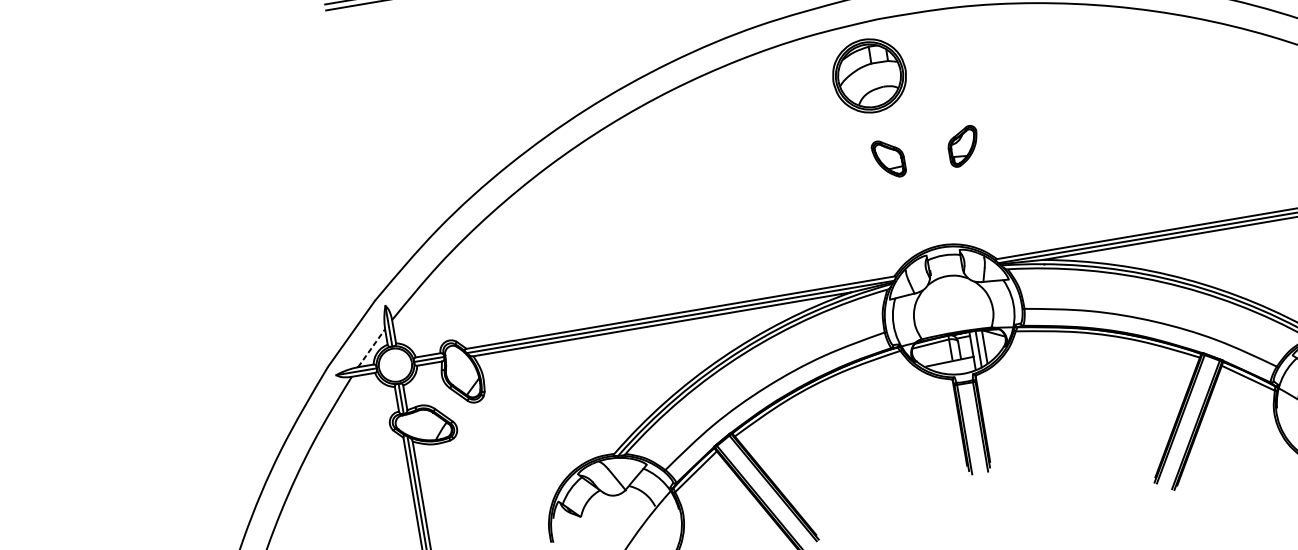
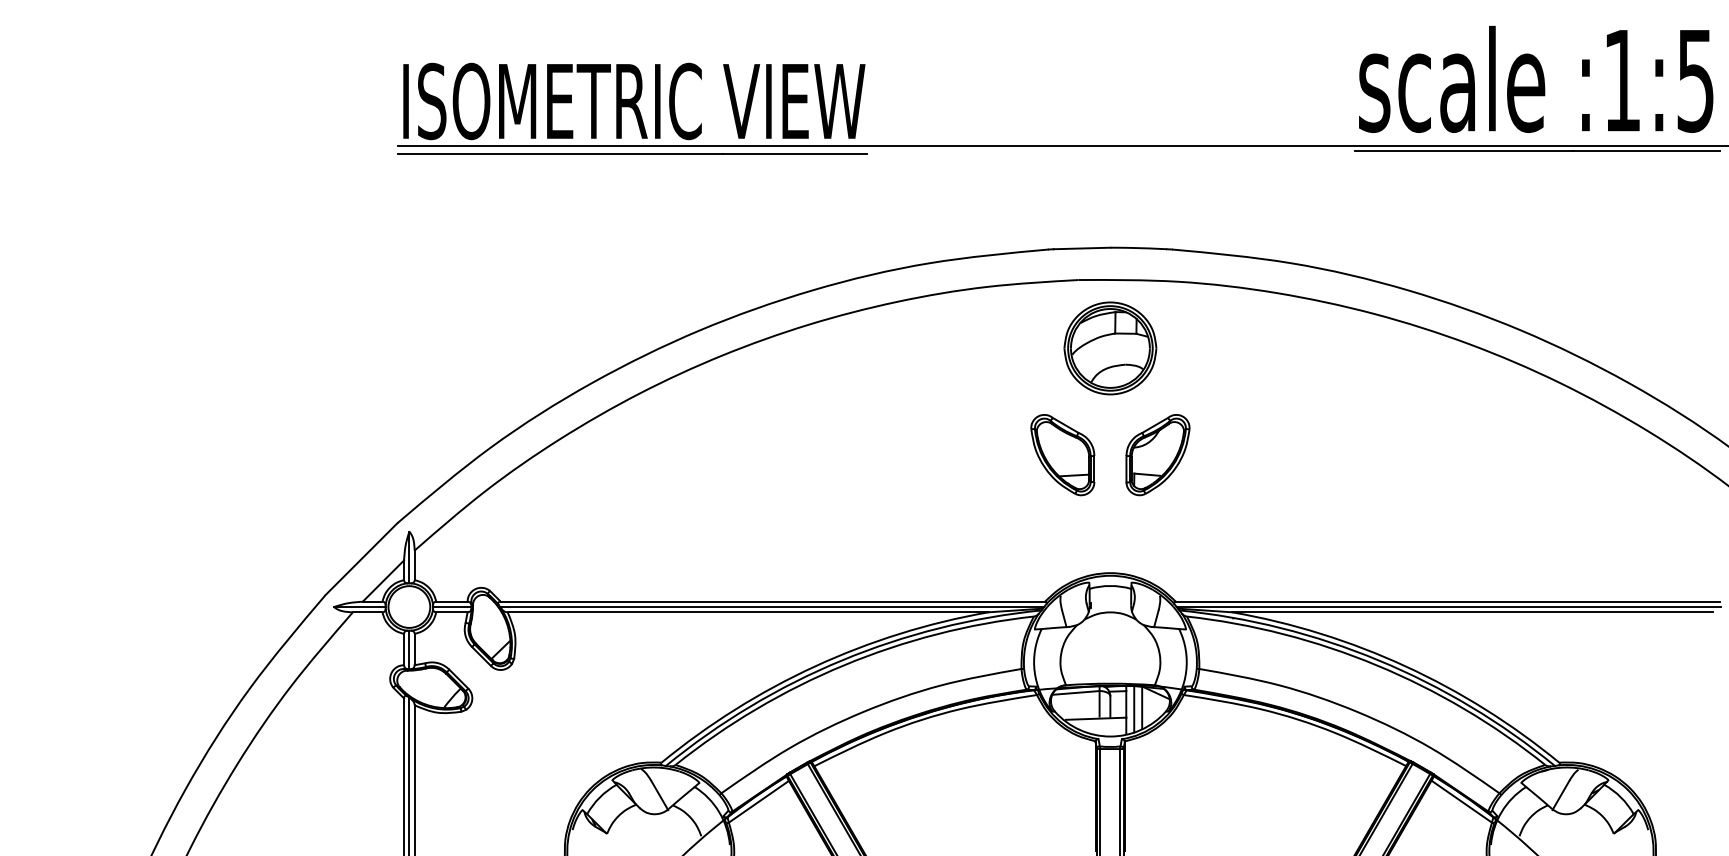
part: (869, 75) -> (1110, 348), moved
part: (963, 146) -> (1157, 455), size x1.67
part: (888, 159) -> (1062, 455), size x1.67
line: (371, 347) -> (383, 580), dashed -> solid

